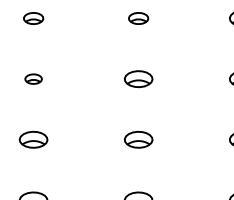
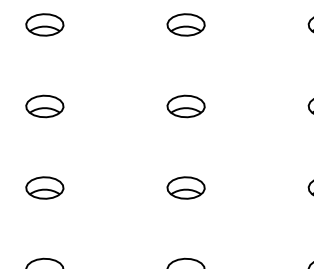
part: (33, 18) -> (44, 24), size x1.43
part: (138, 18) -> (185, 24), size x1.43
part: (33, 79) -> (44, 106), size x1.67

